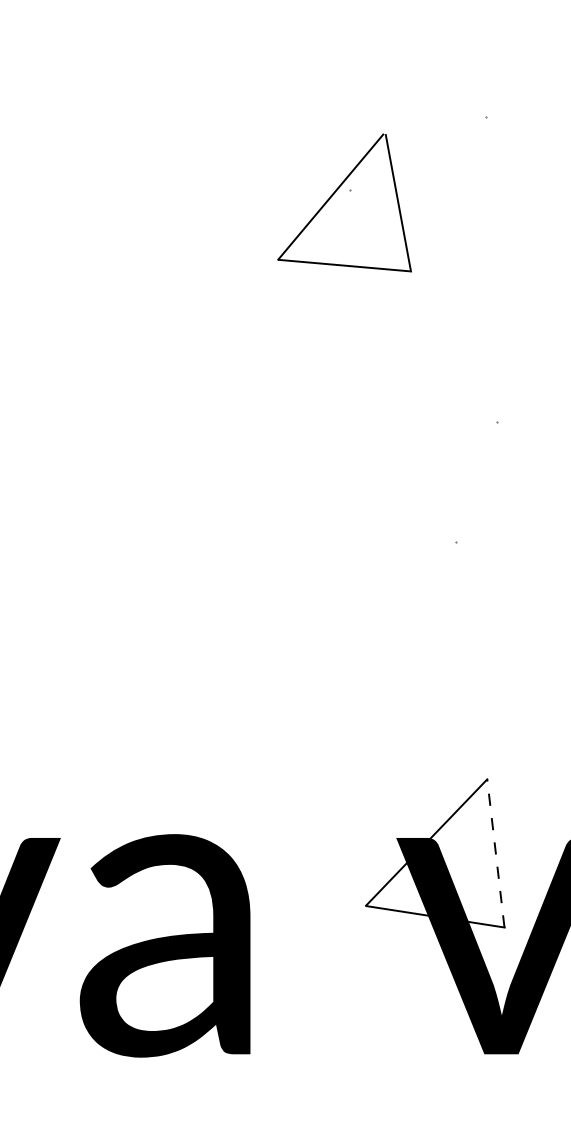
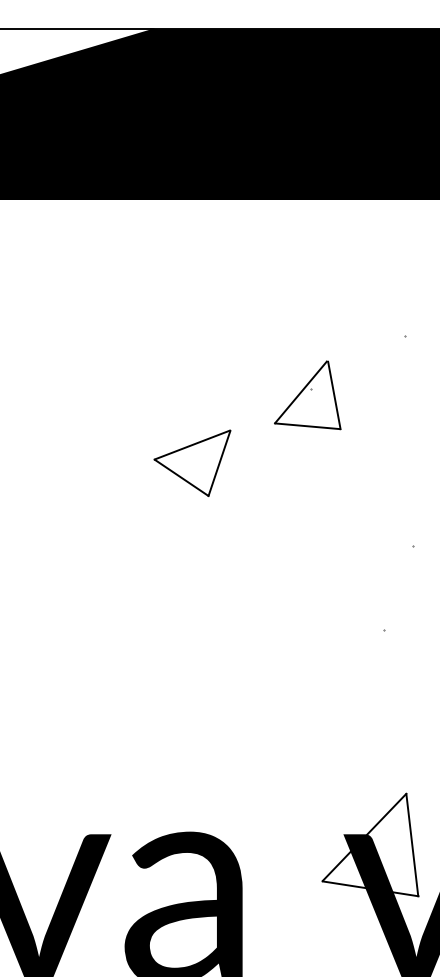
part: (344, 203) -> (307, 395), size x0.71
part: (177, 300) -> (192, 462), added
line: (496, 852) -> (412, 844), dashed -> solid

